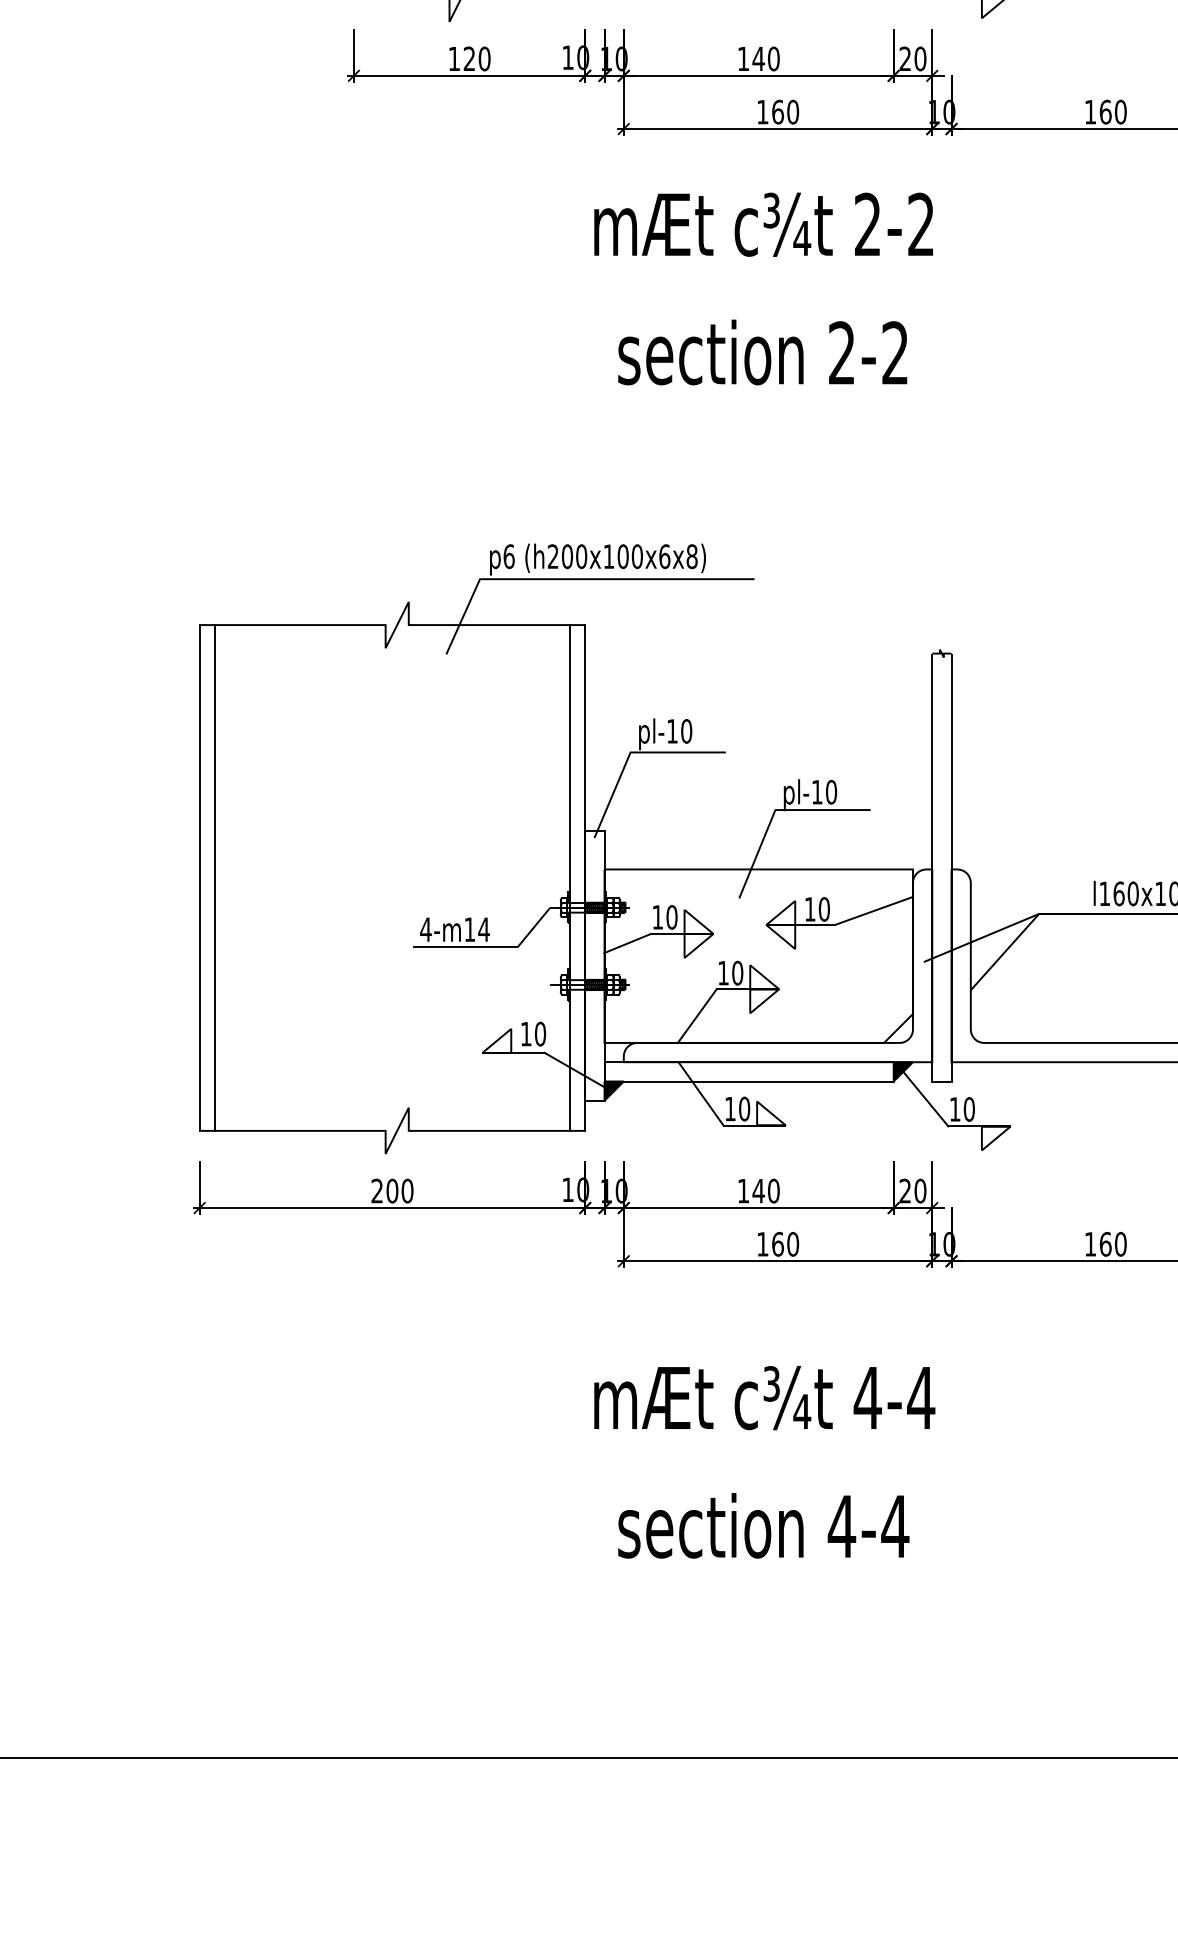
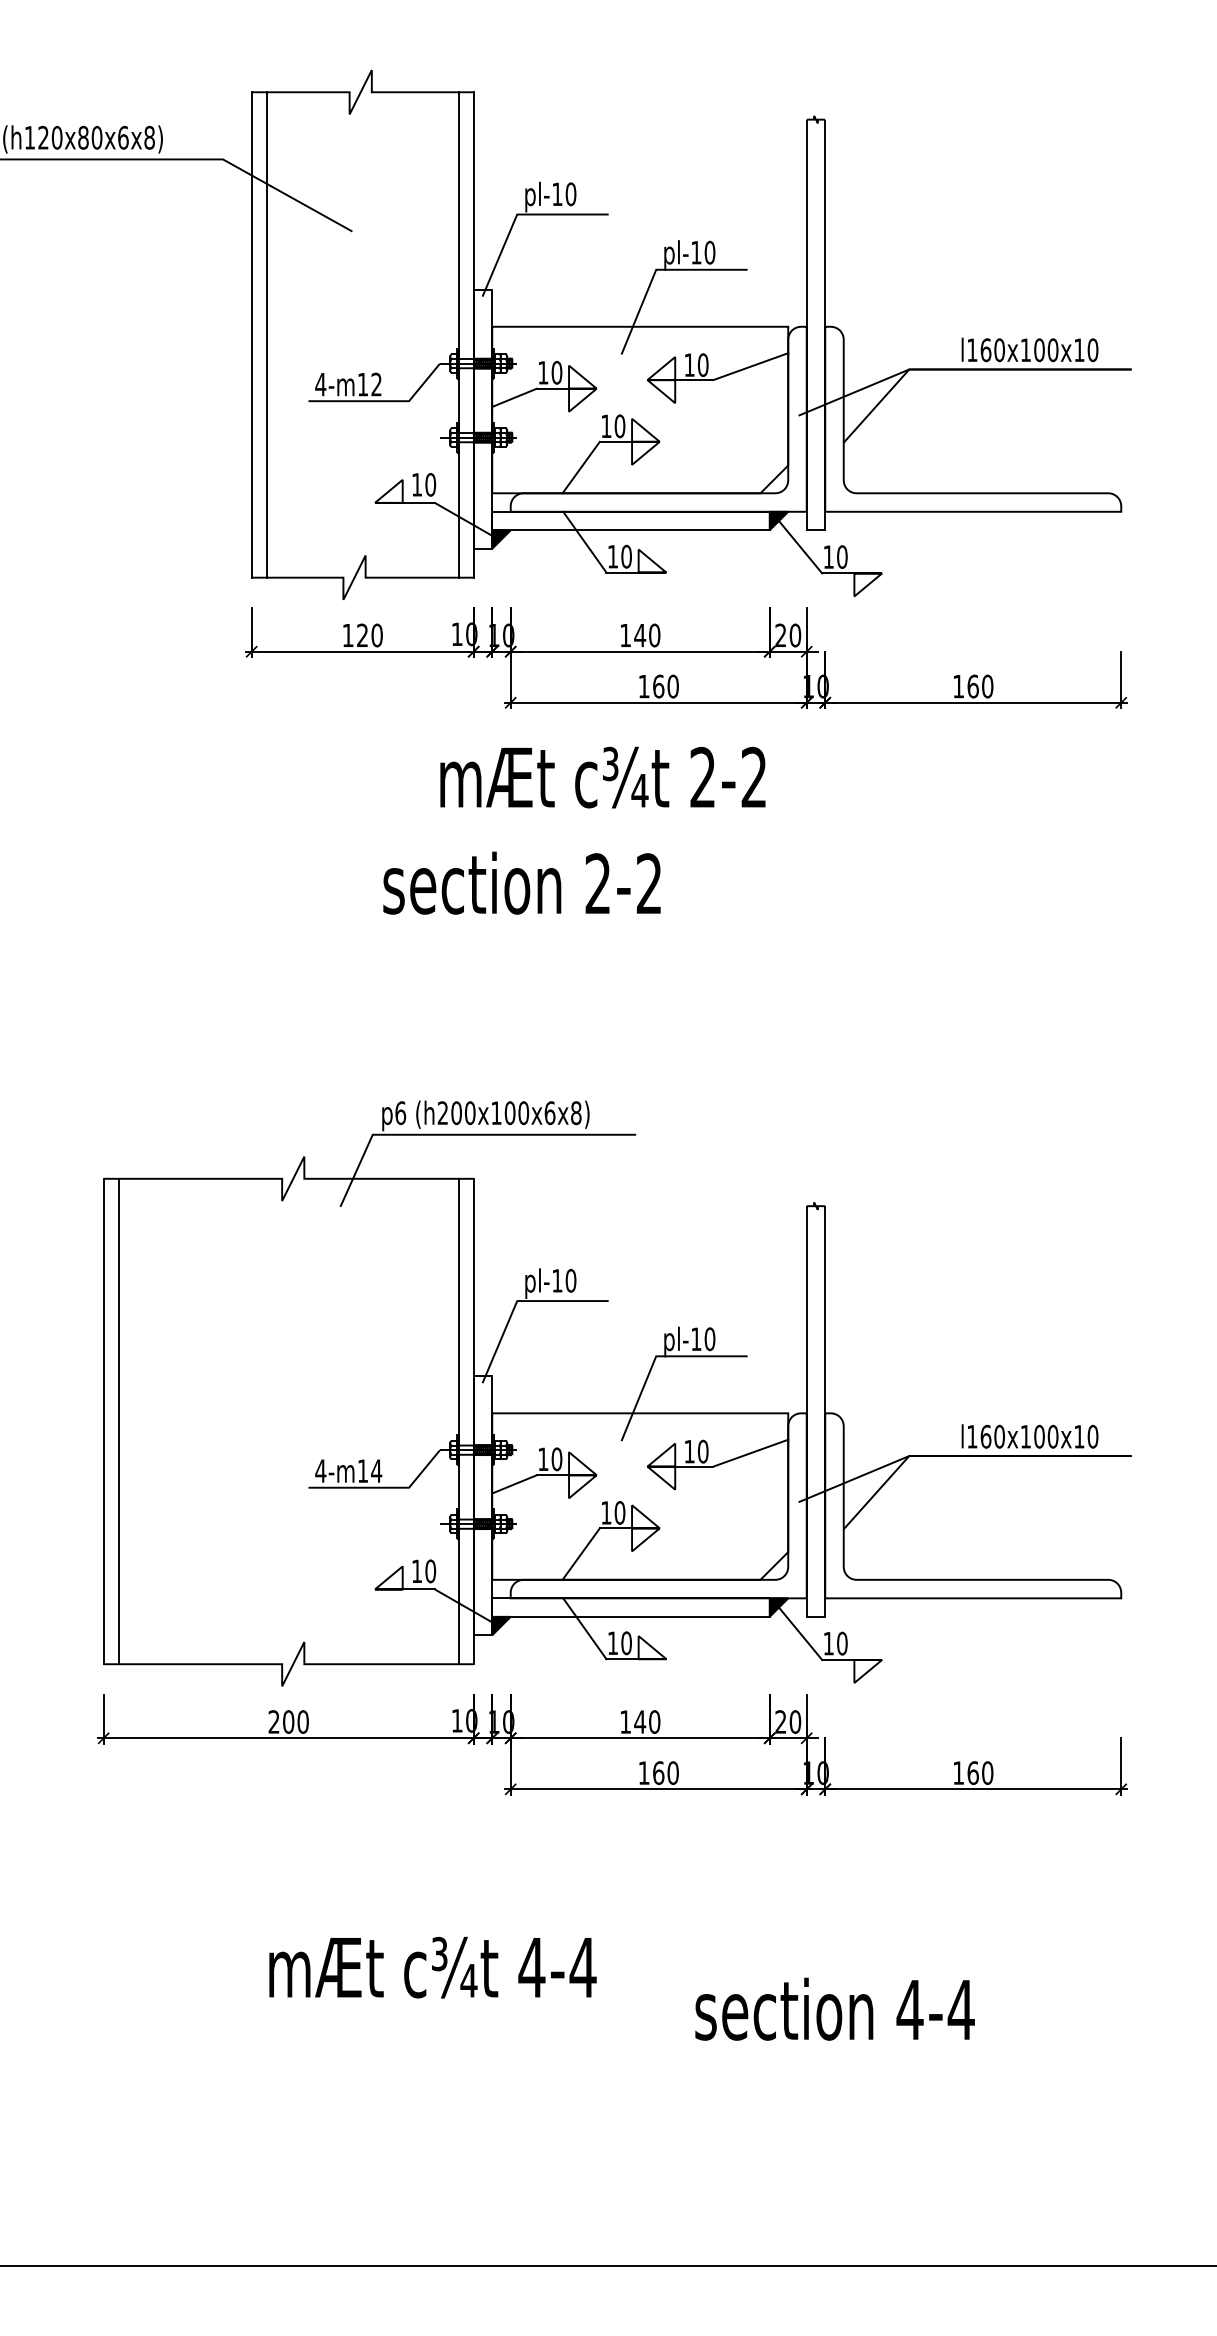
text: (763, 224) -> (602, 777), moved
text: (762, 351) -> (521, 882), moved
text: (764, 1397) -> (432, 1967), moved
text: (763, 1525) -> (834, 2008), moved

